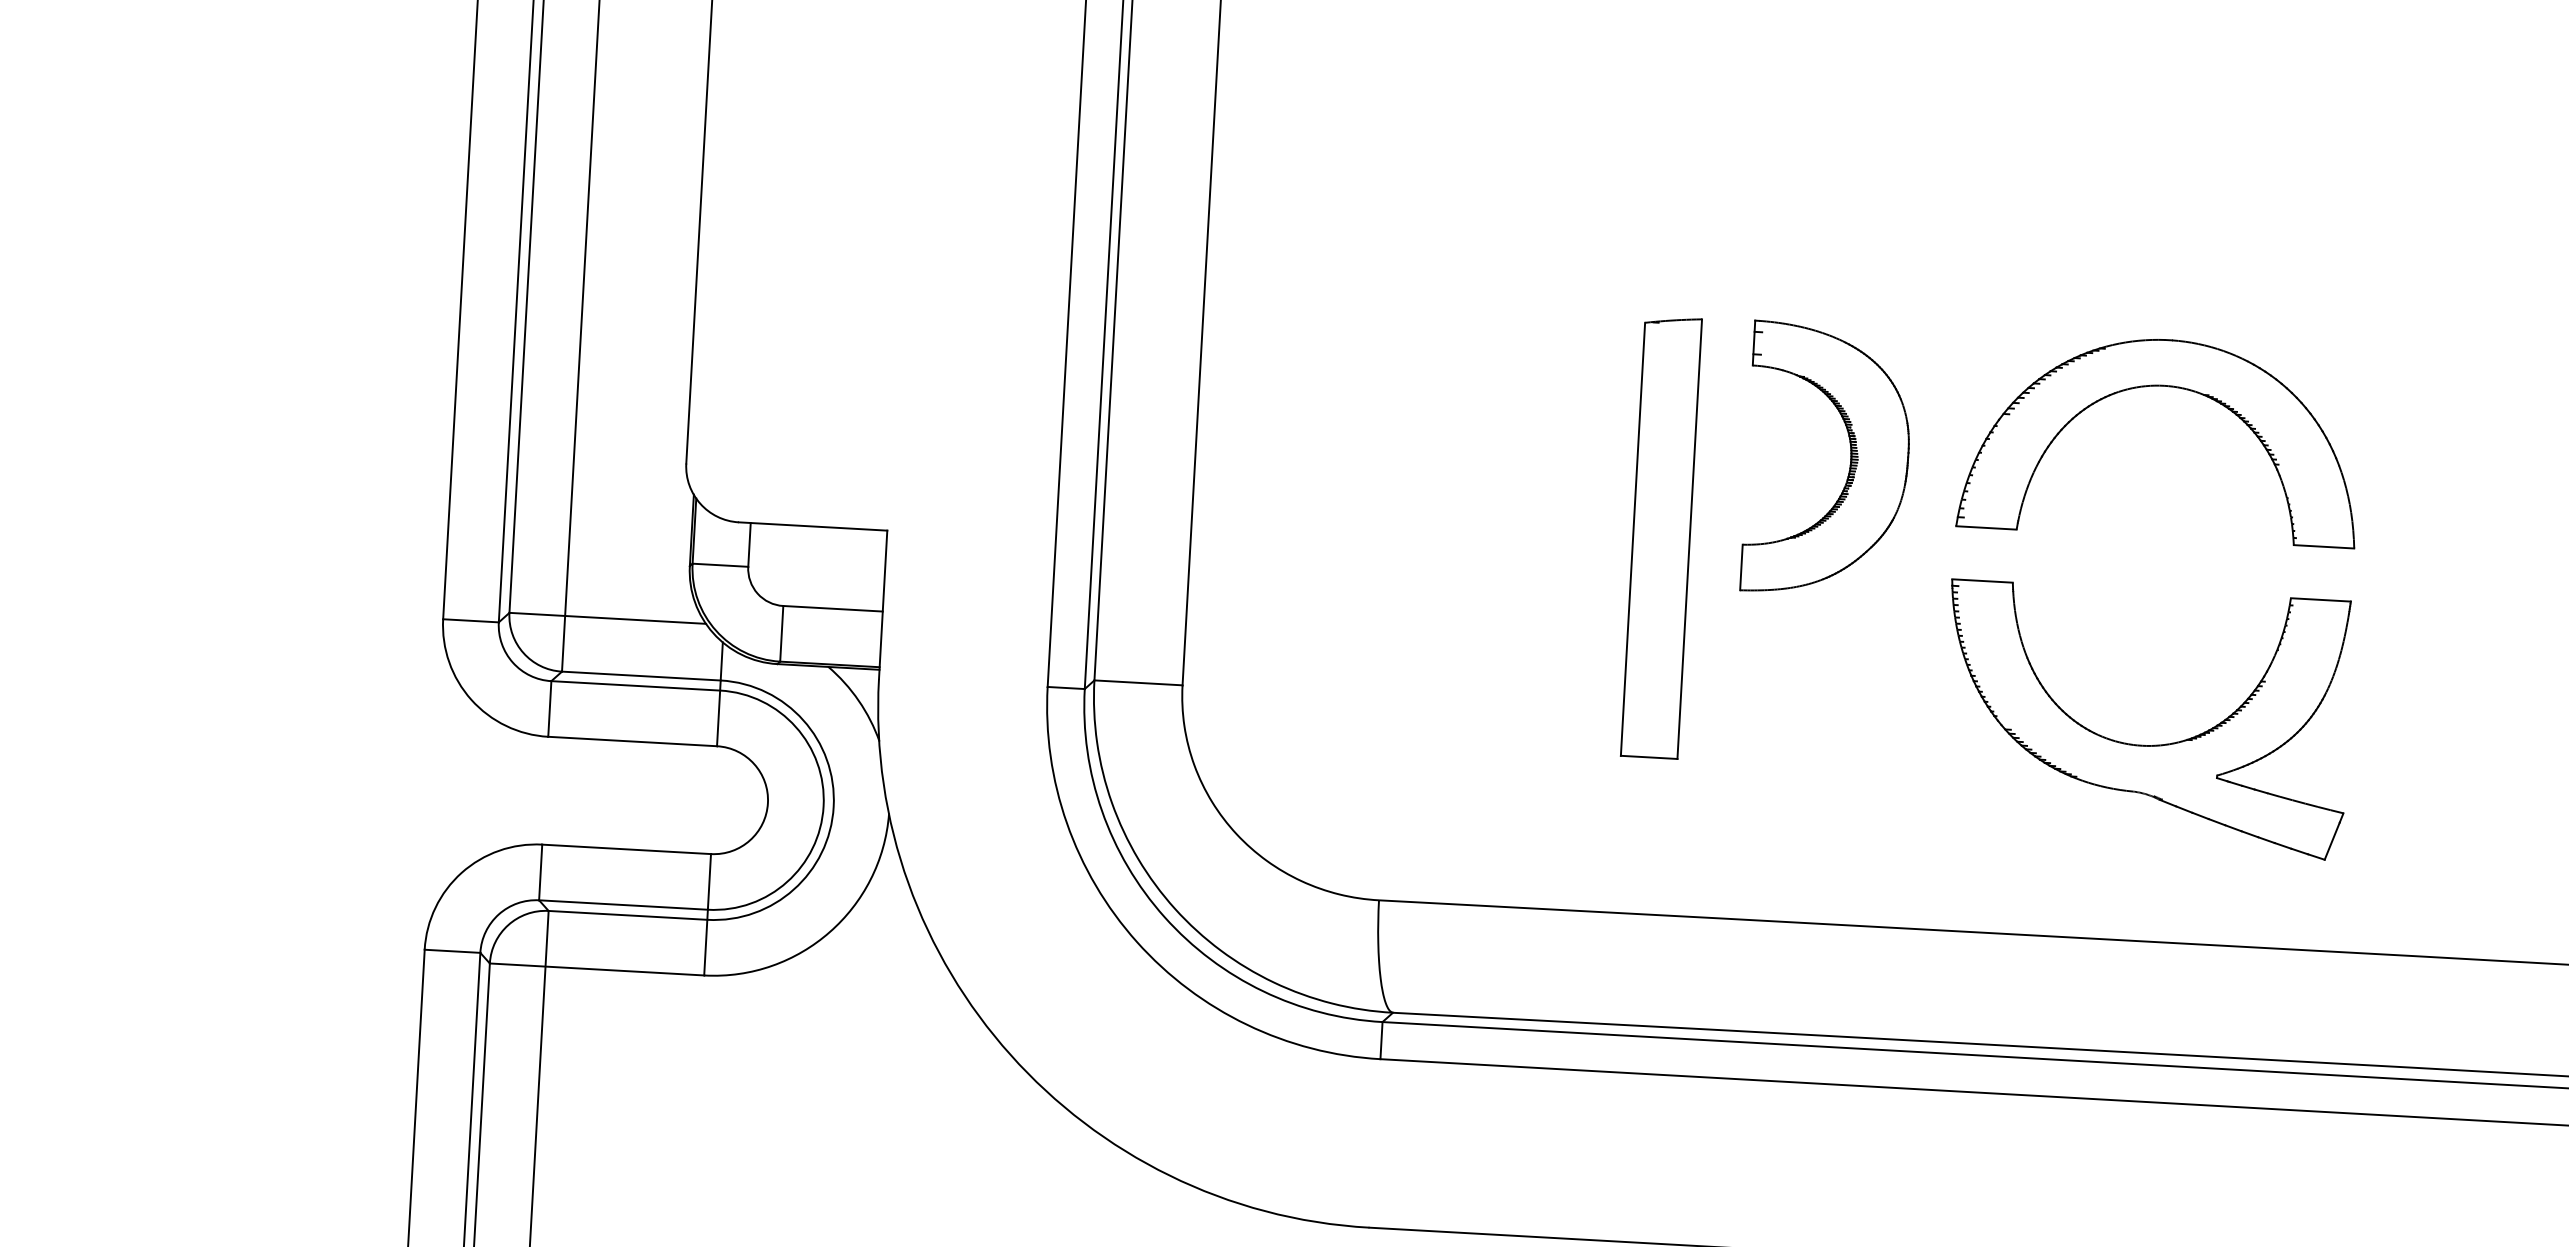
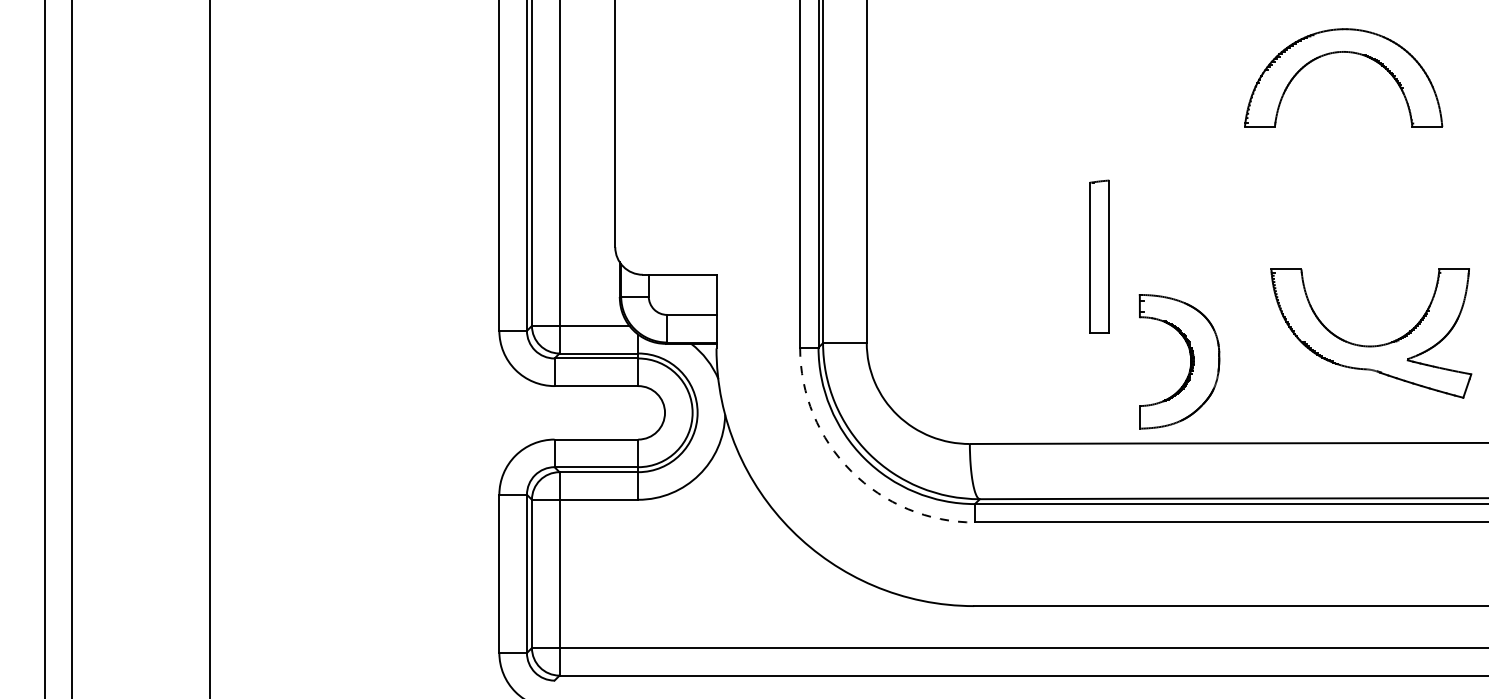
part: (2151, 388) -> (1337, 53), moved
part: (1849, 460) -> (1190, 361), moved
part: (1661, 536) -> (1099, 256), size x0.7
part: (2145, 743) -> (1371, 345), moved
arc: (1137, 942) -> (851, 471), solid -> dashed

